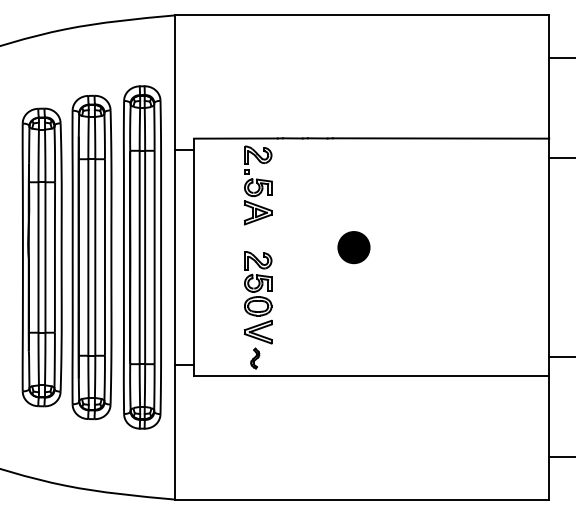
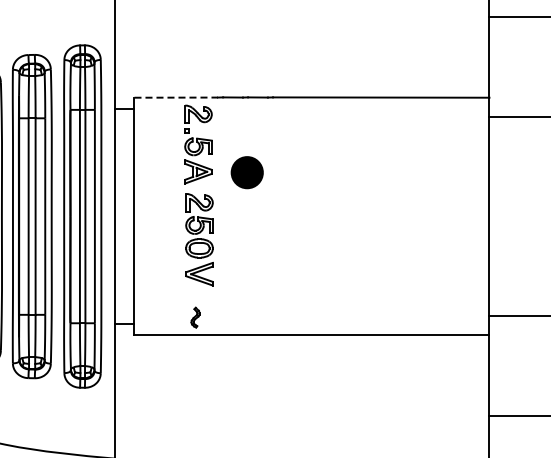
line: (235, 138) -> (175, 97), solid -> dashed
part: (353, 247) -> (246, 172), moved
part: (257, 297) -> (198, 239), moved

